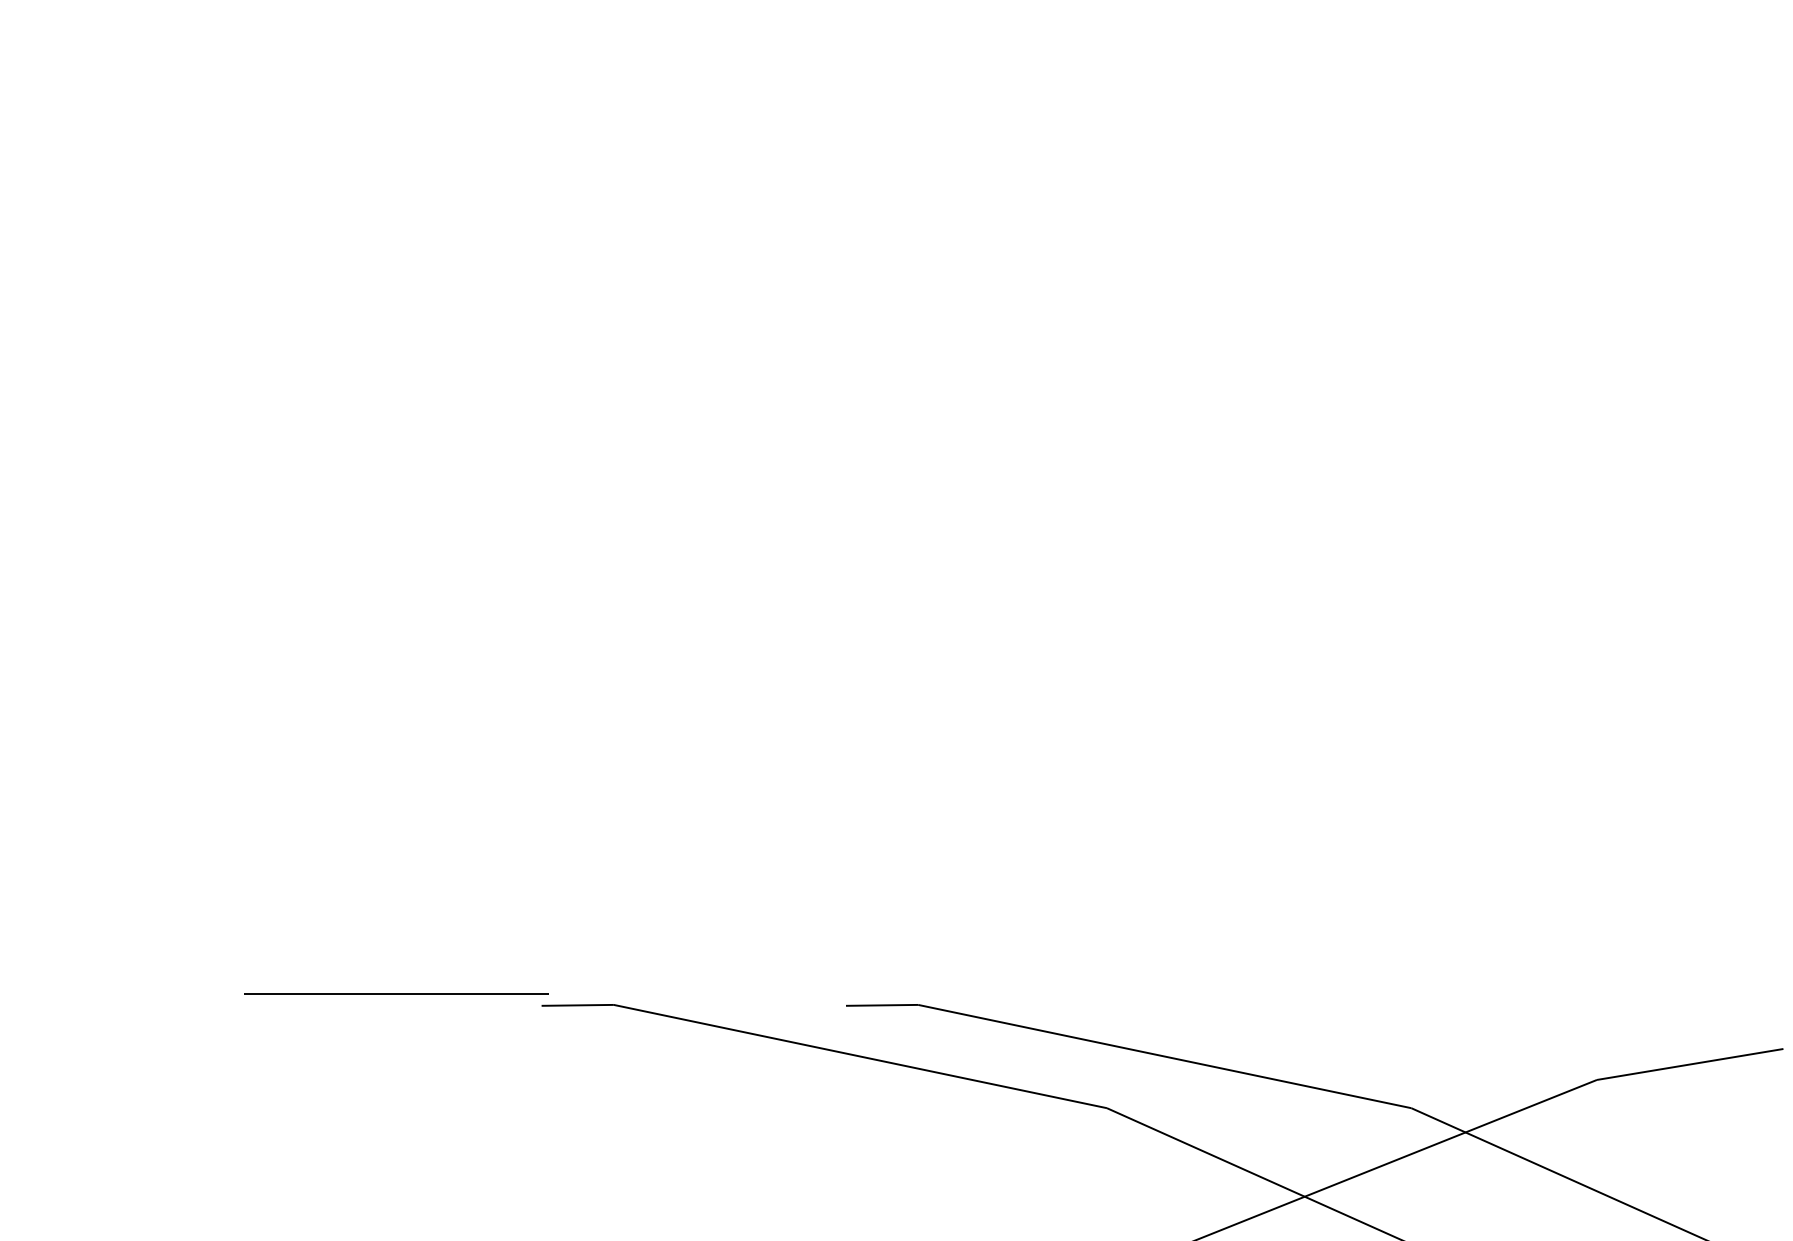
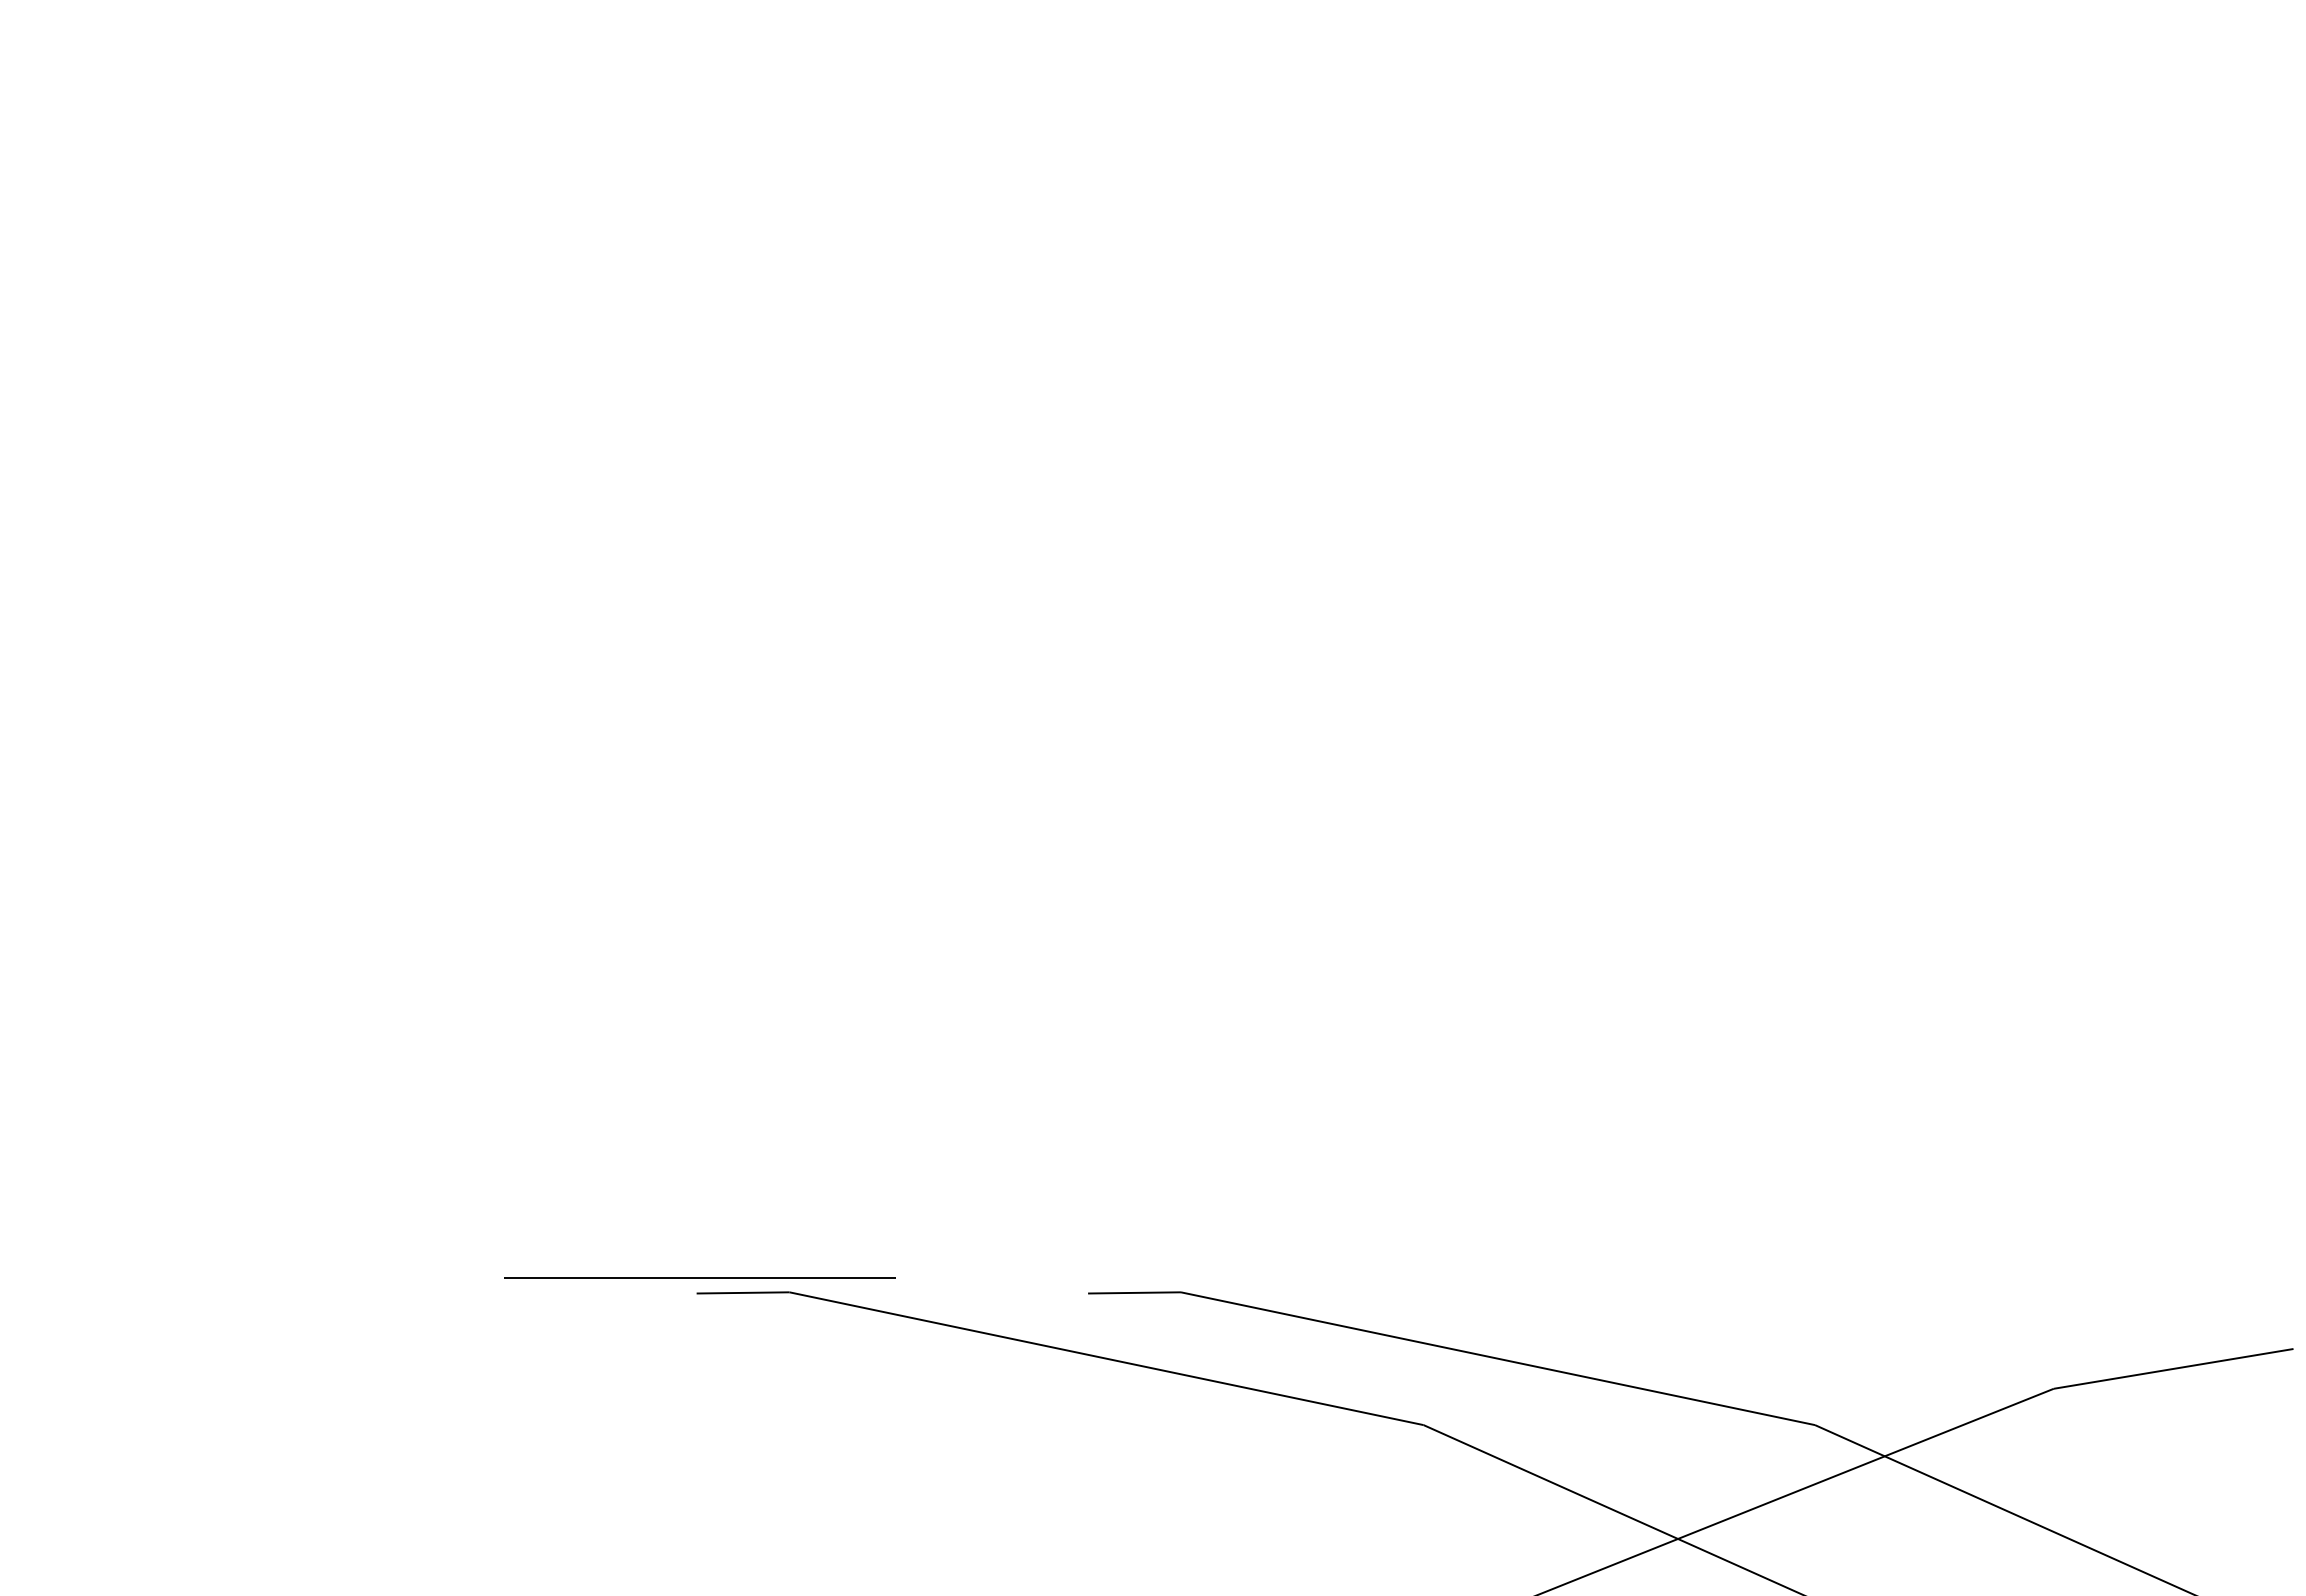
line: (396, 993) -> (700, 1277), moved

